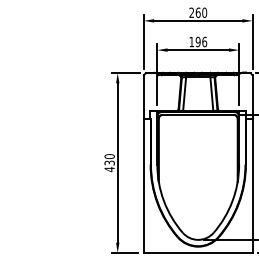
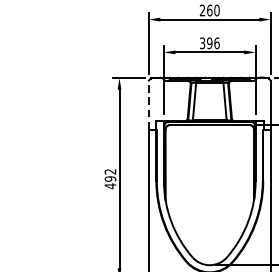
text: (191, 41) -> (202, 42), 196 -> 396
line: (143, 97) -> (148, 105), solid -> dashed
text: (109, 159) -> (110, 175), 430 -> 492

